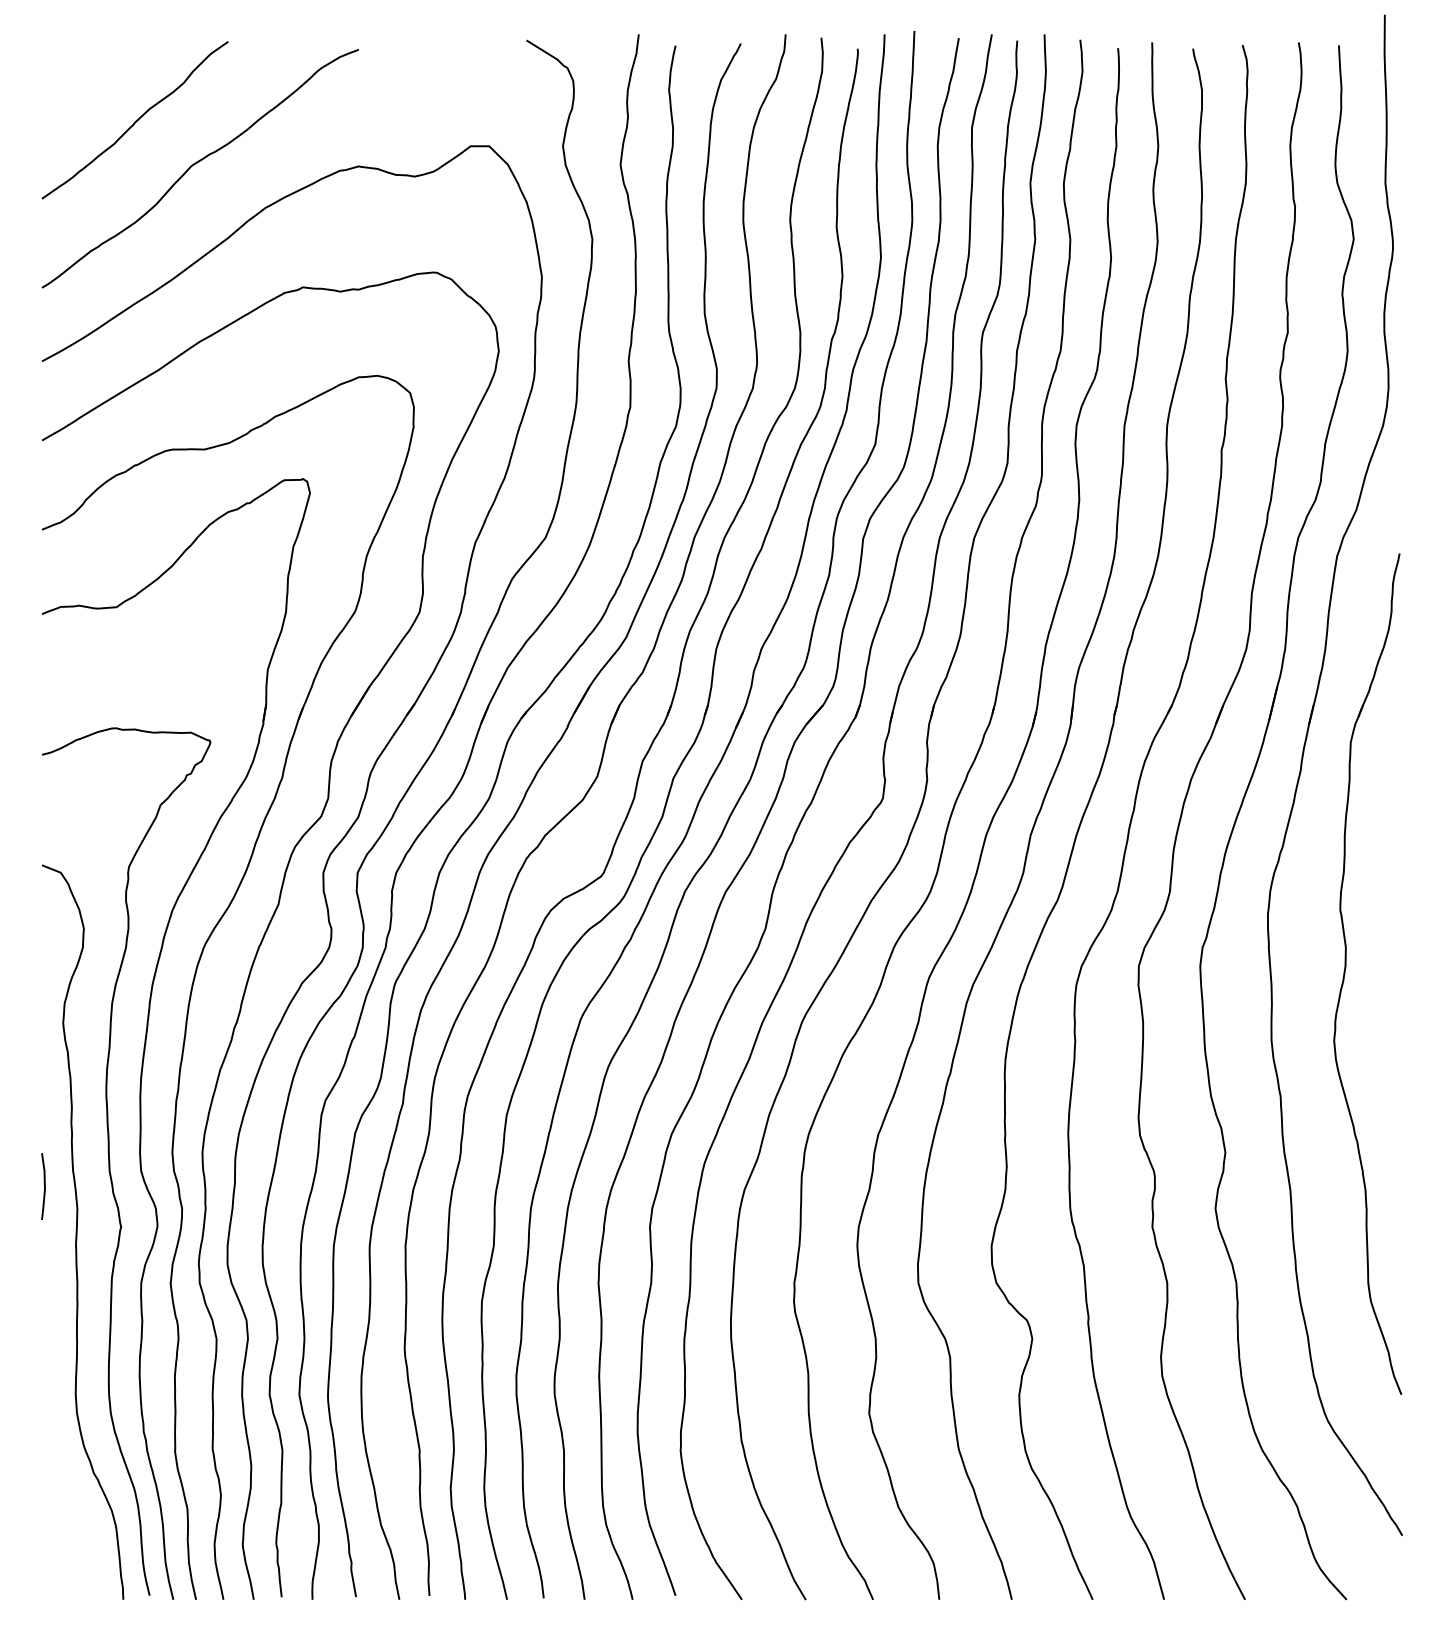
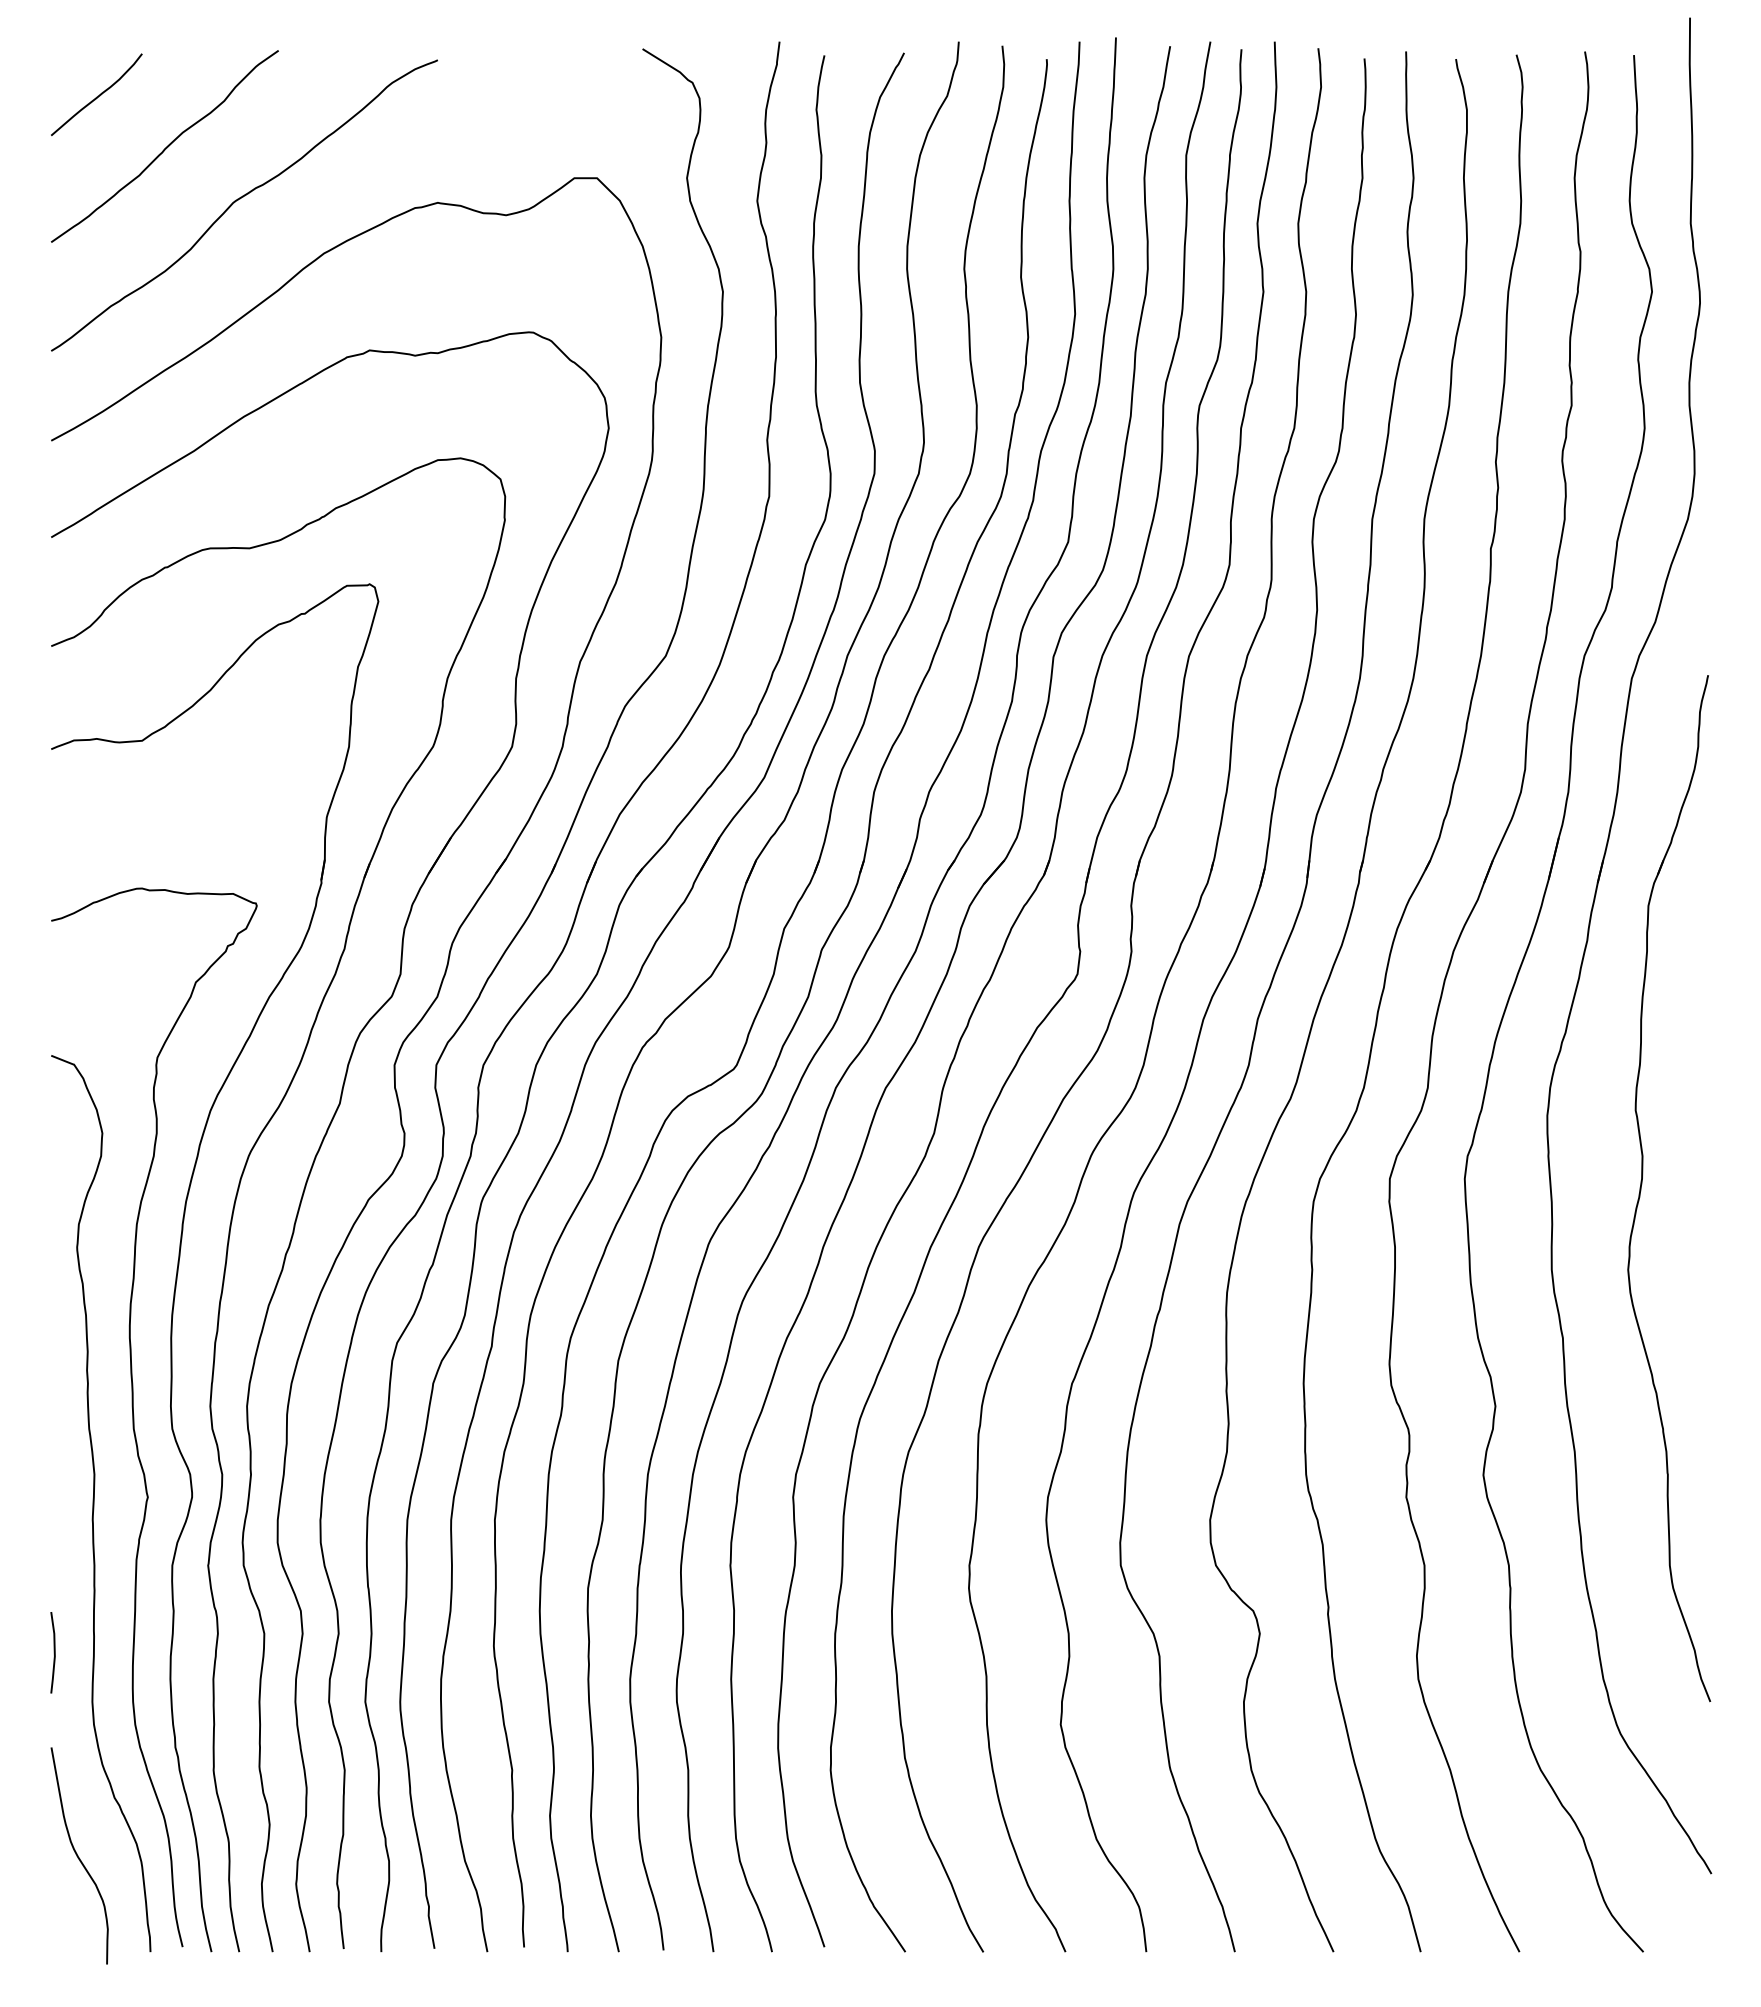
curve: (79, 79) -> (96, 96), added
line: (43, 1186) -> (53, 1652), moved
curve: (64, 1520) -> (78, 1855), added

